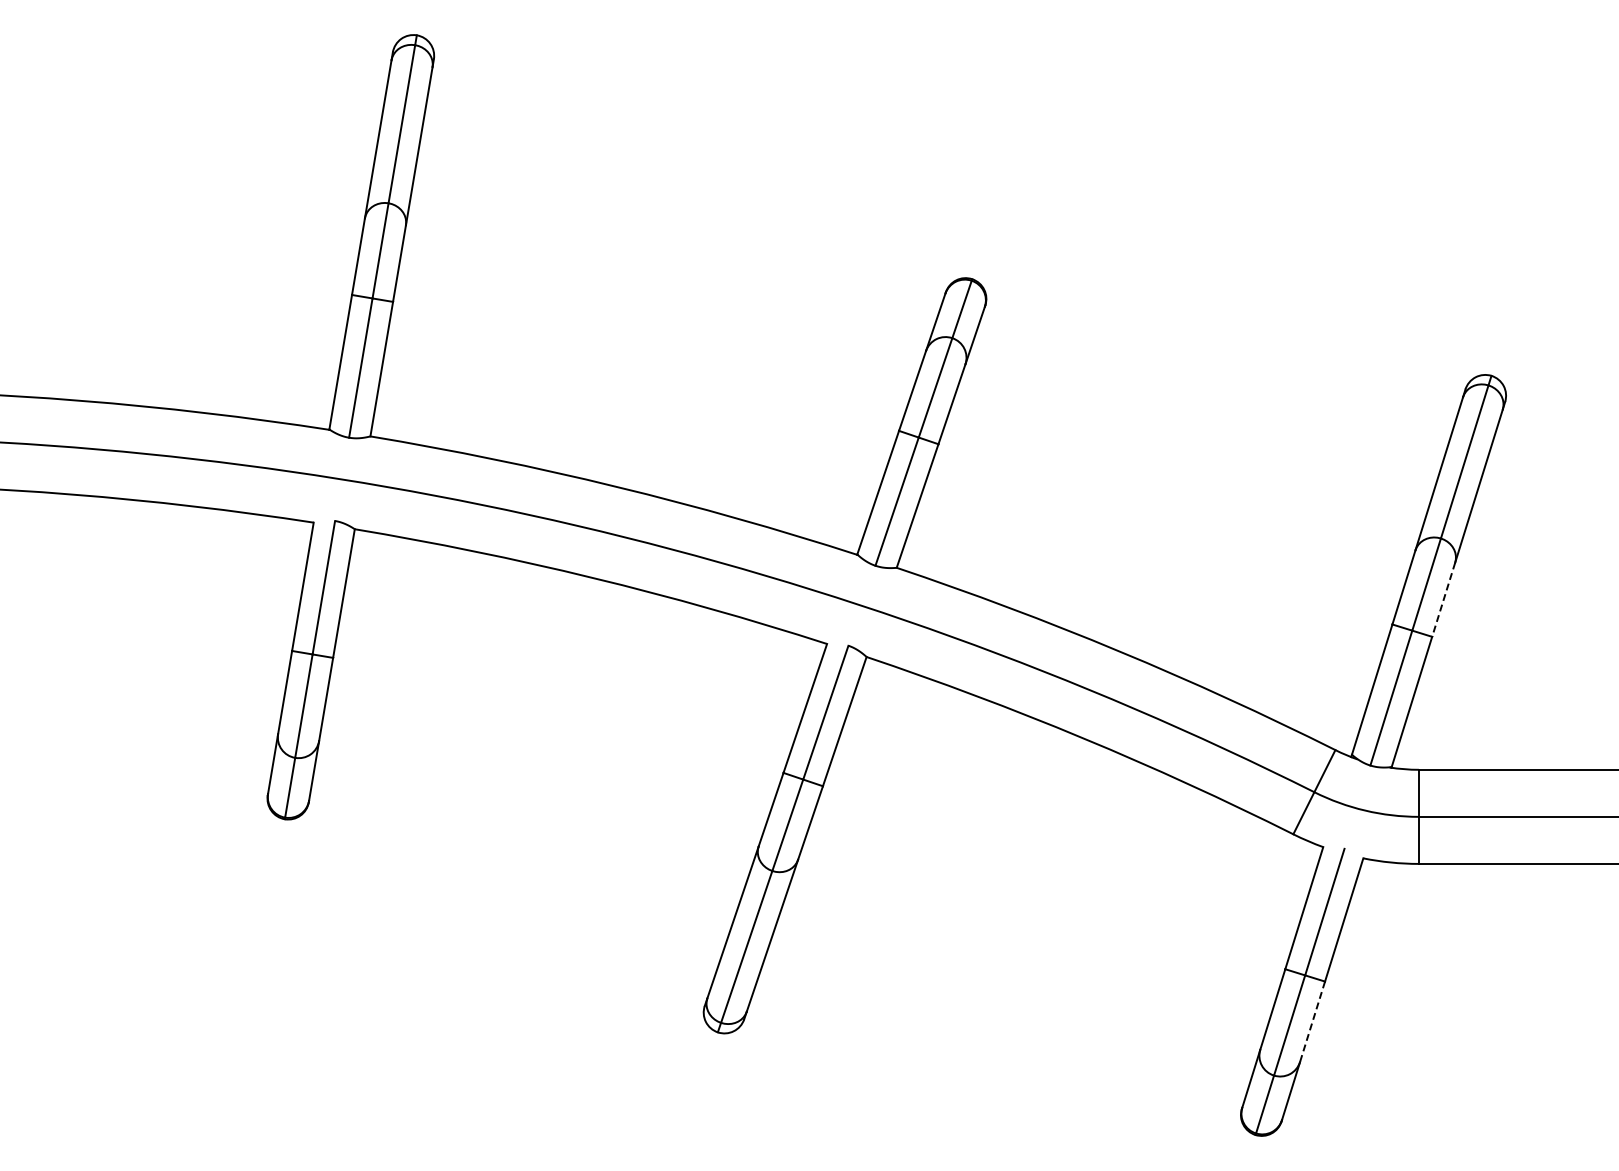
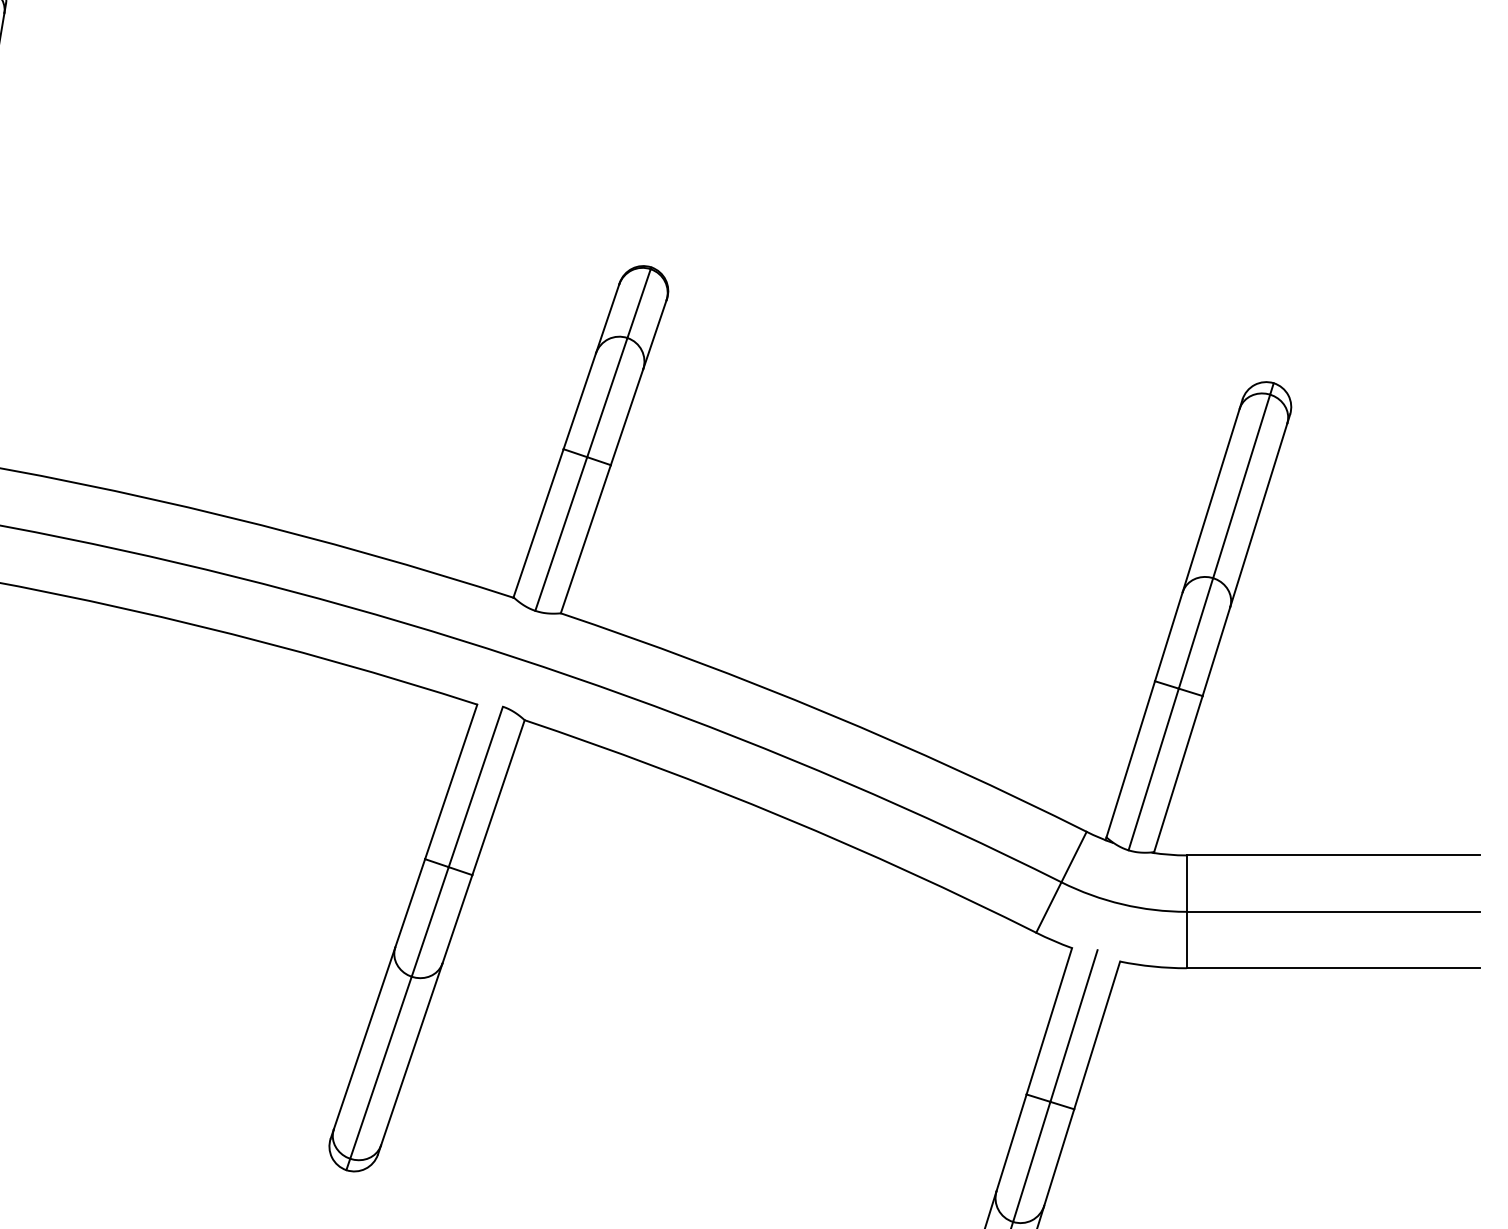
line: (1443, 599) -> (1216, 651), dashed -> solid
line: (1312, 1022) -> (1059, 1158), dashed -> solid

